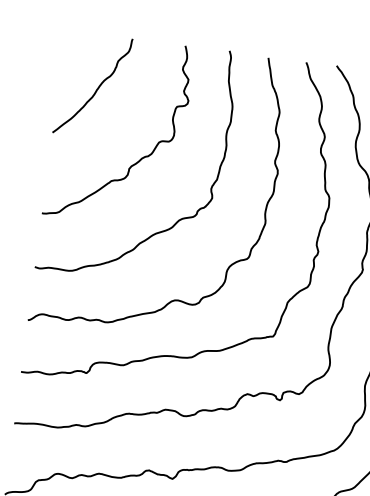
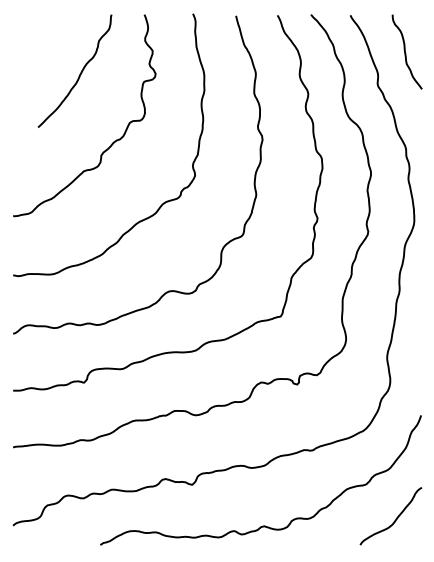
curve: (97, 87) -> (80, 72), moved

